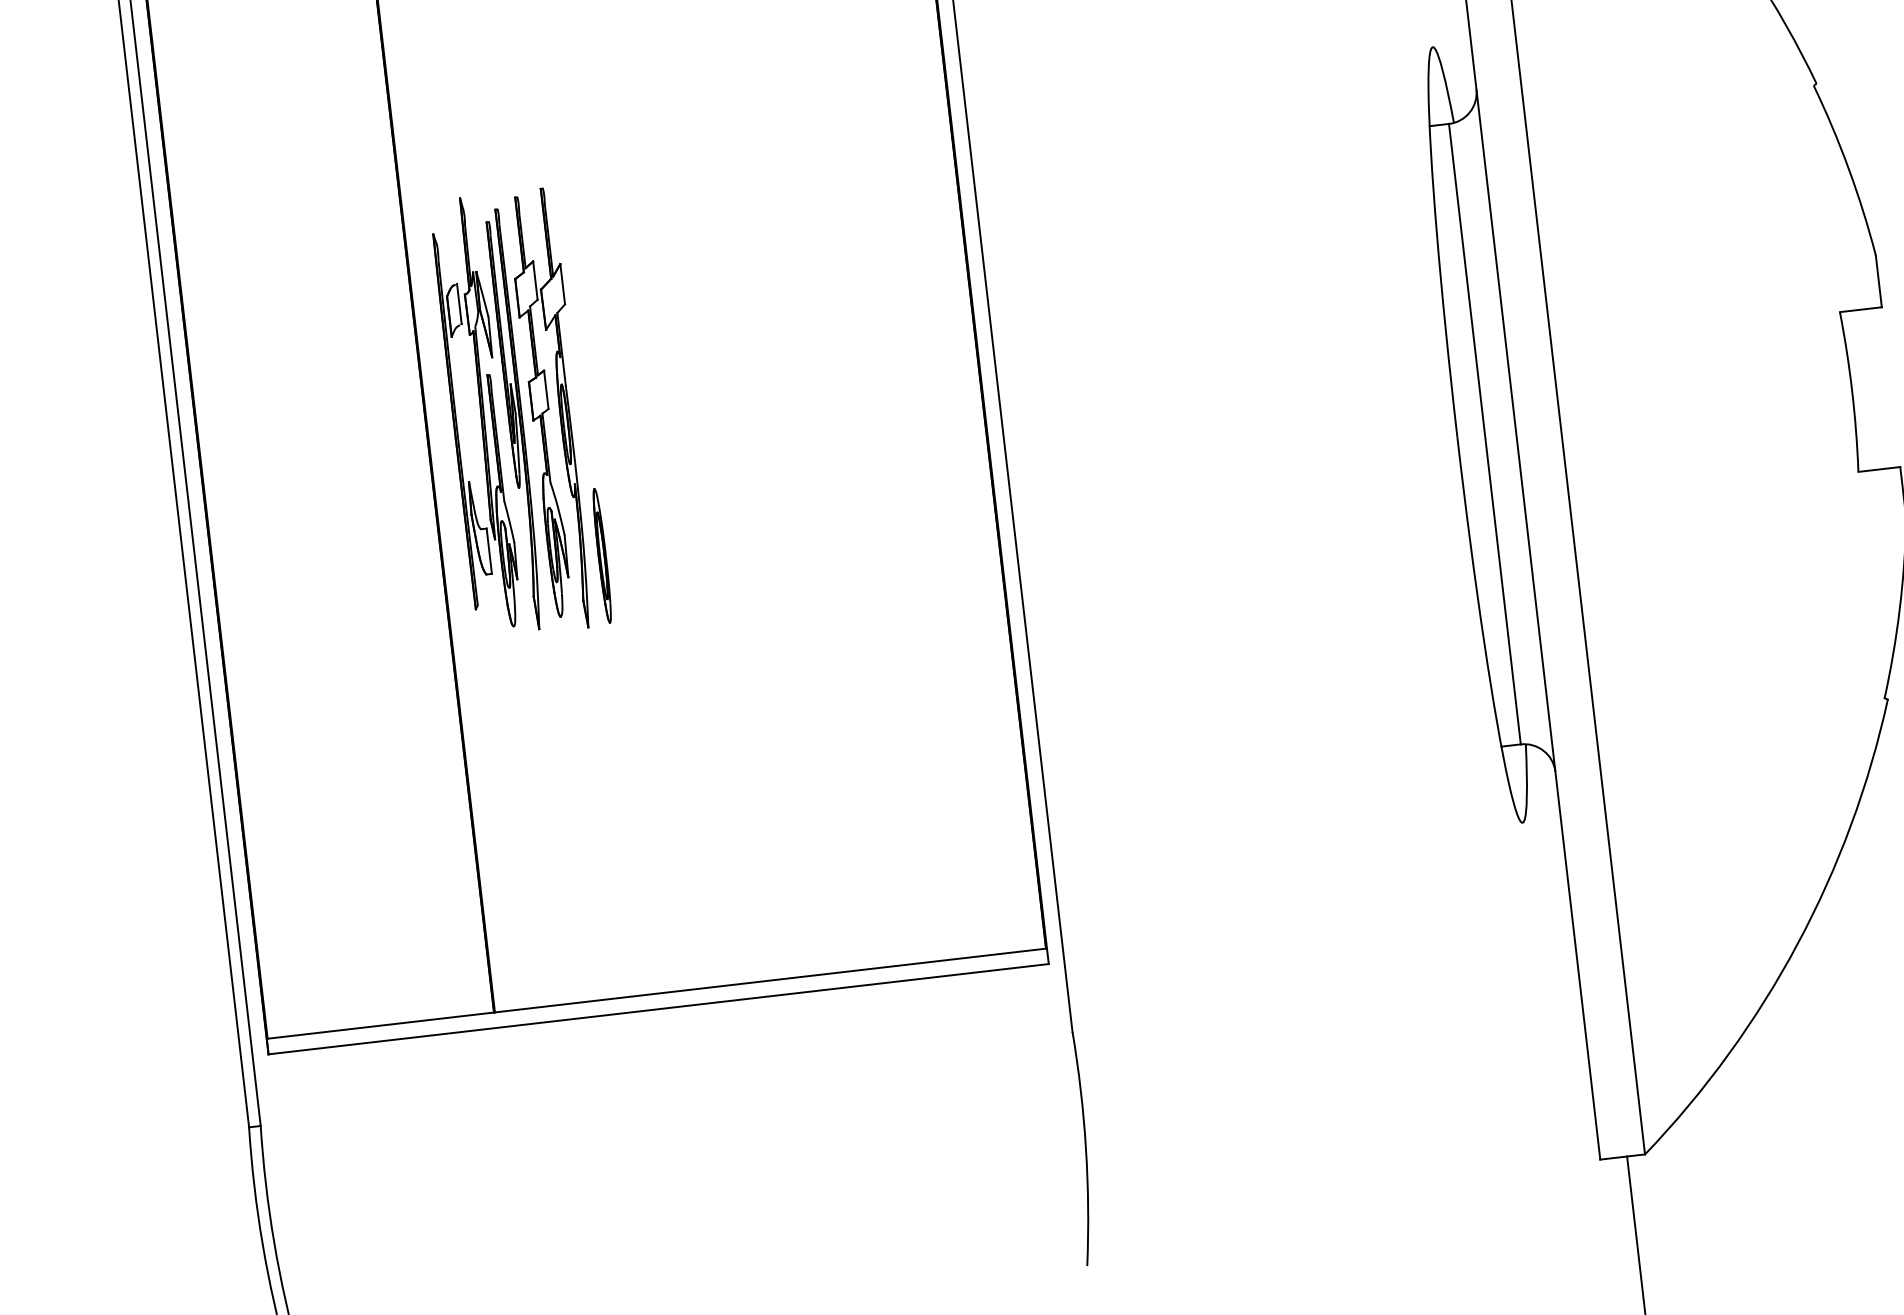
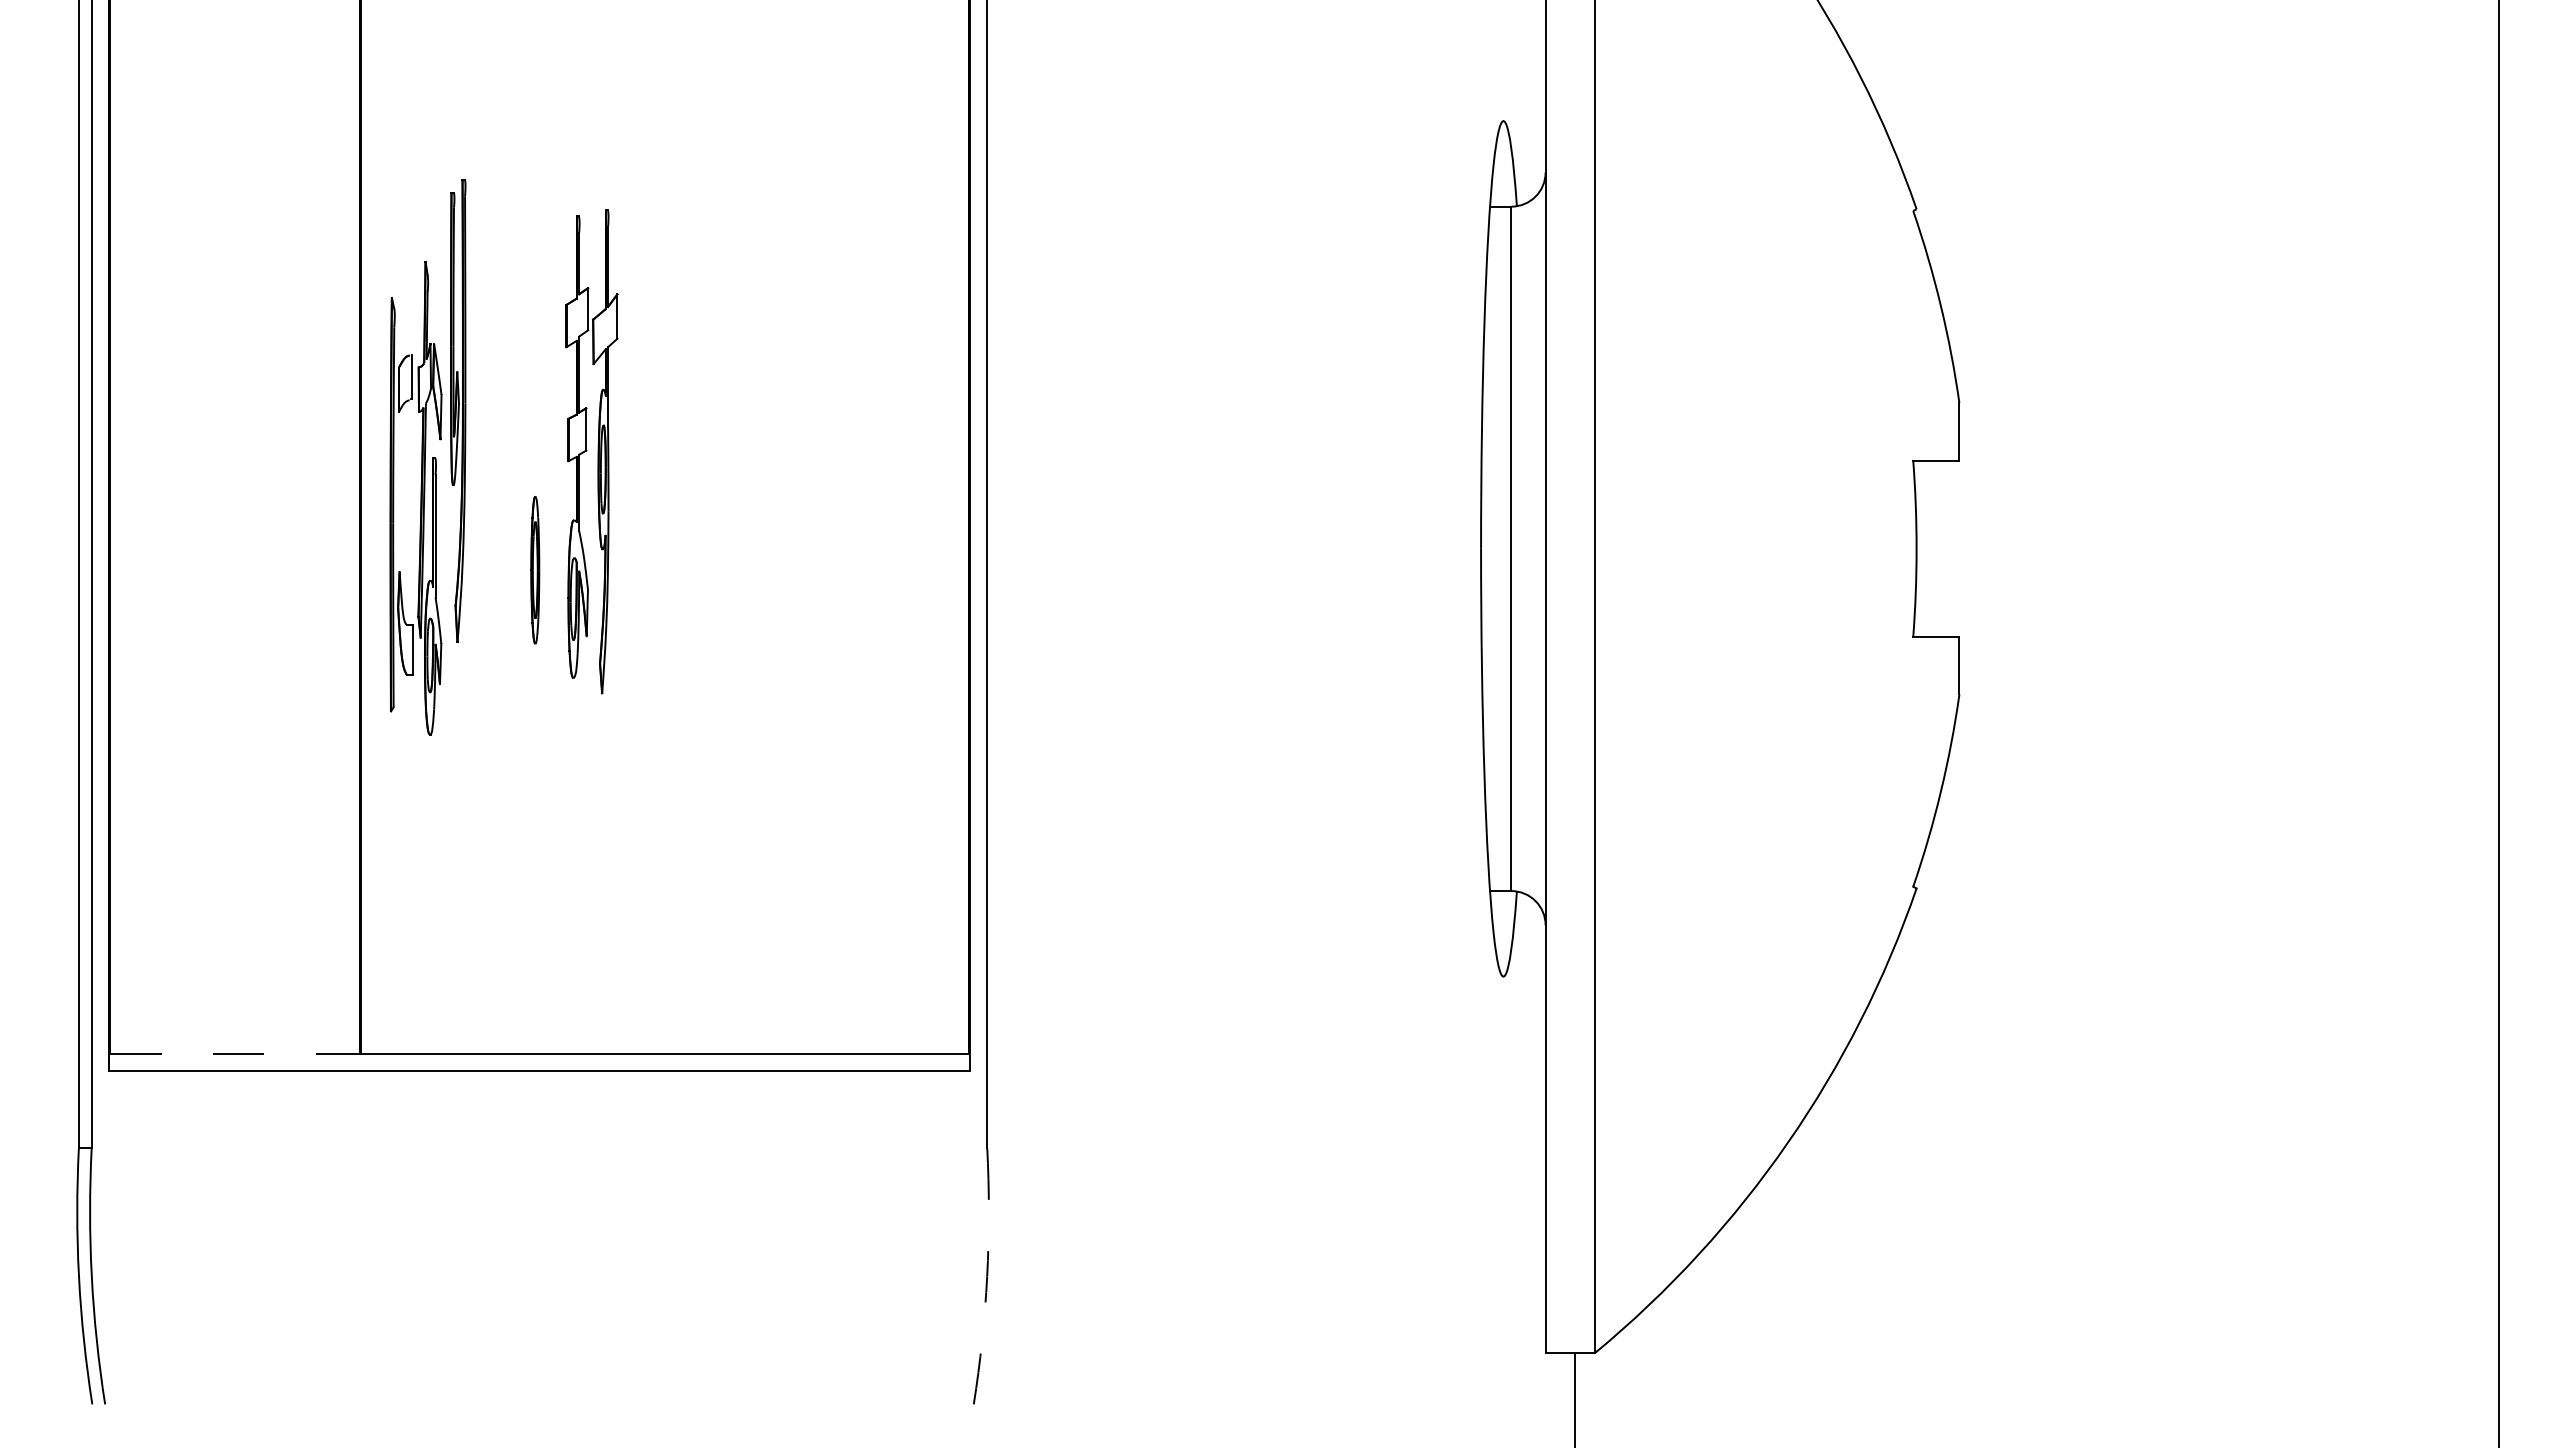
part: (553, 409) -> (591, 451), moved
part: (475, 413) -> (415, 498), moved
line: (381, 1025) -> (235, 1053), solid -> dashed
arc: (1086, 1148) -> (987, 1276), solid -> dashed

